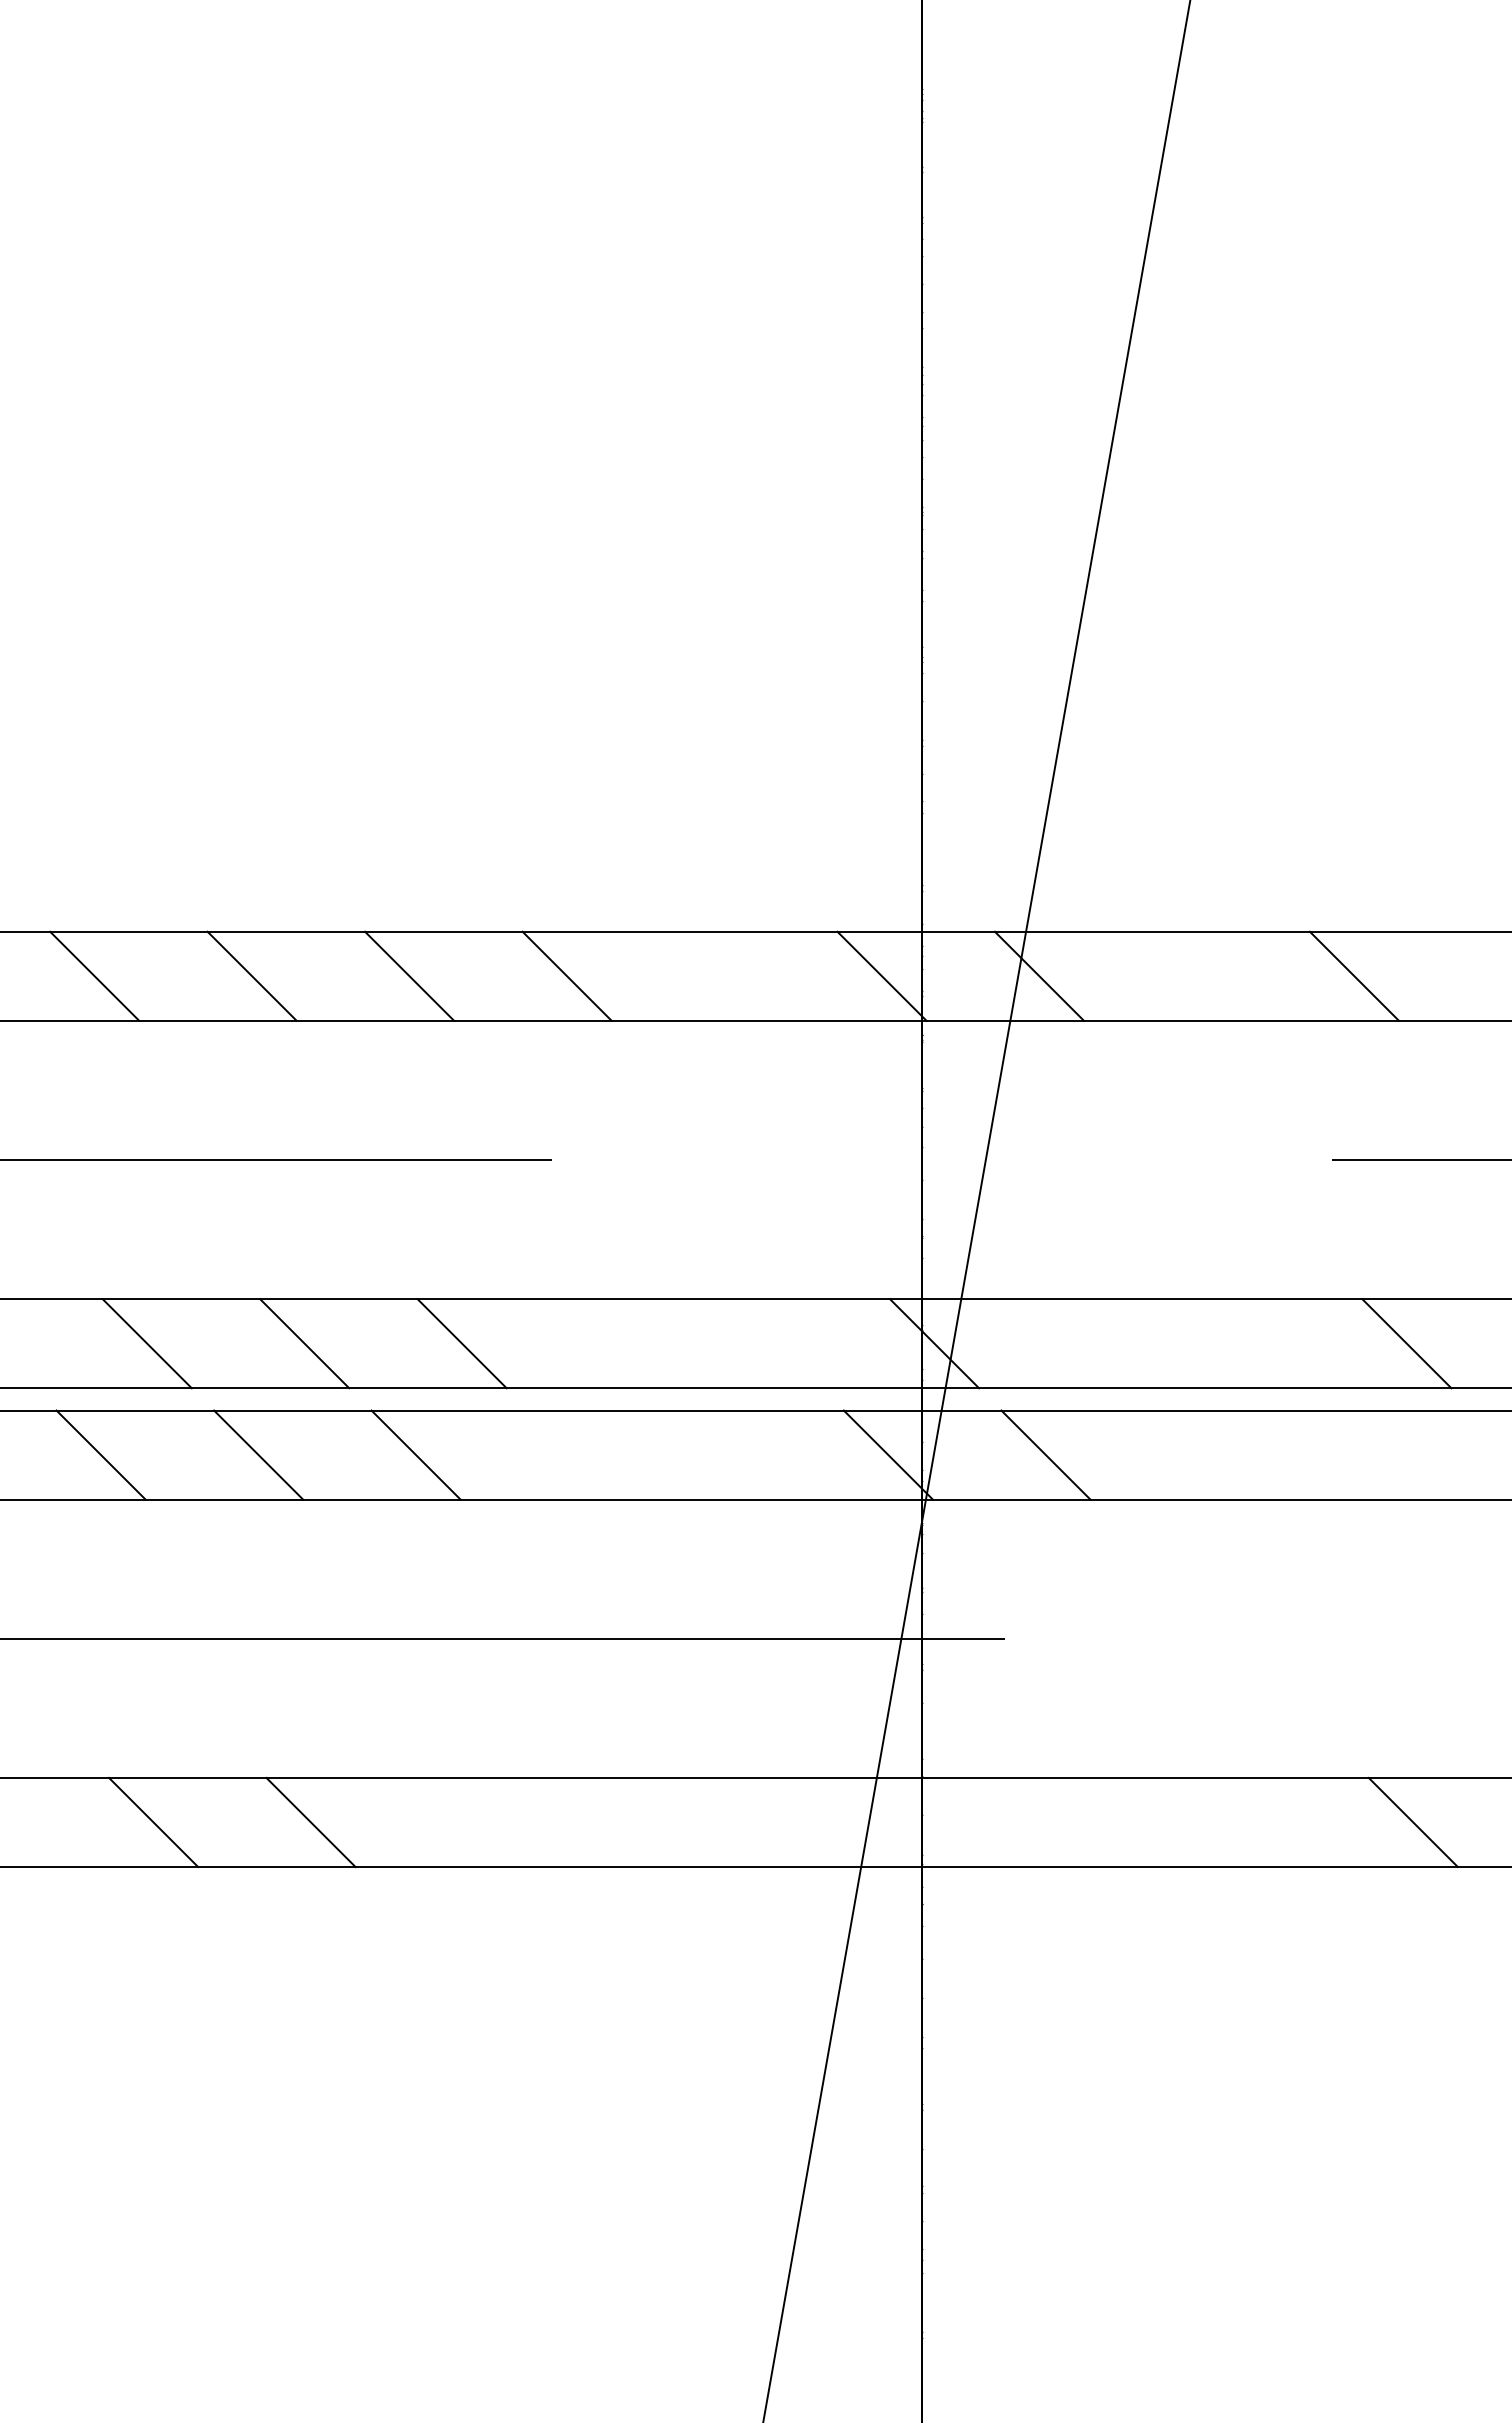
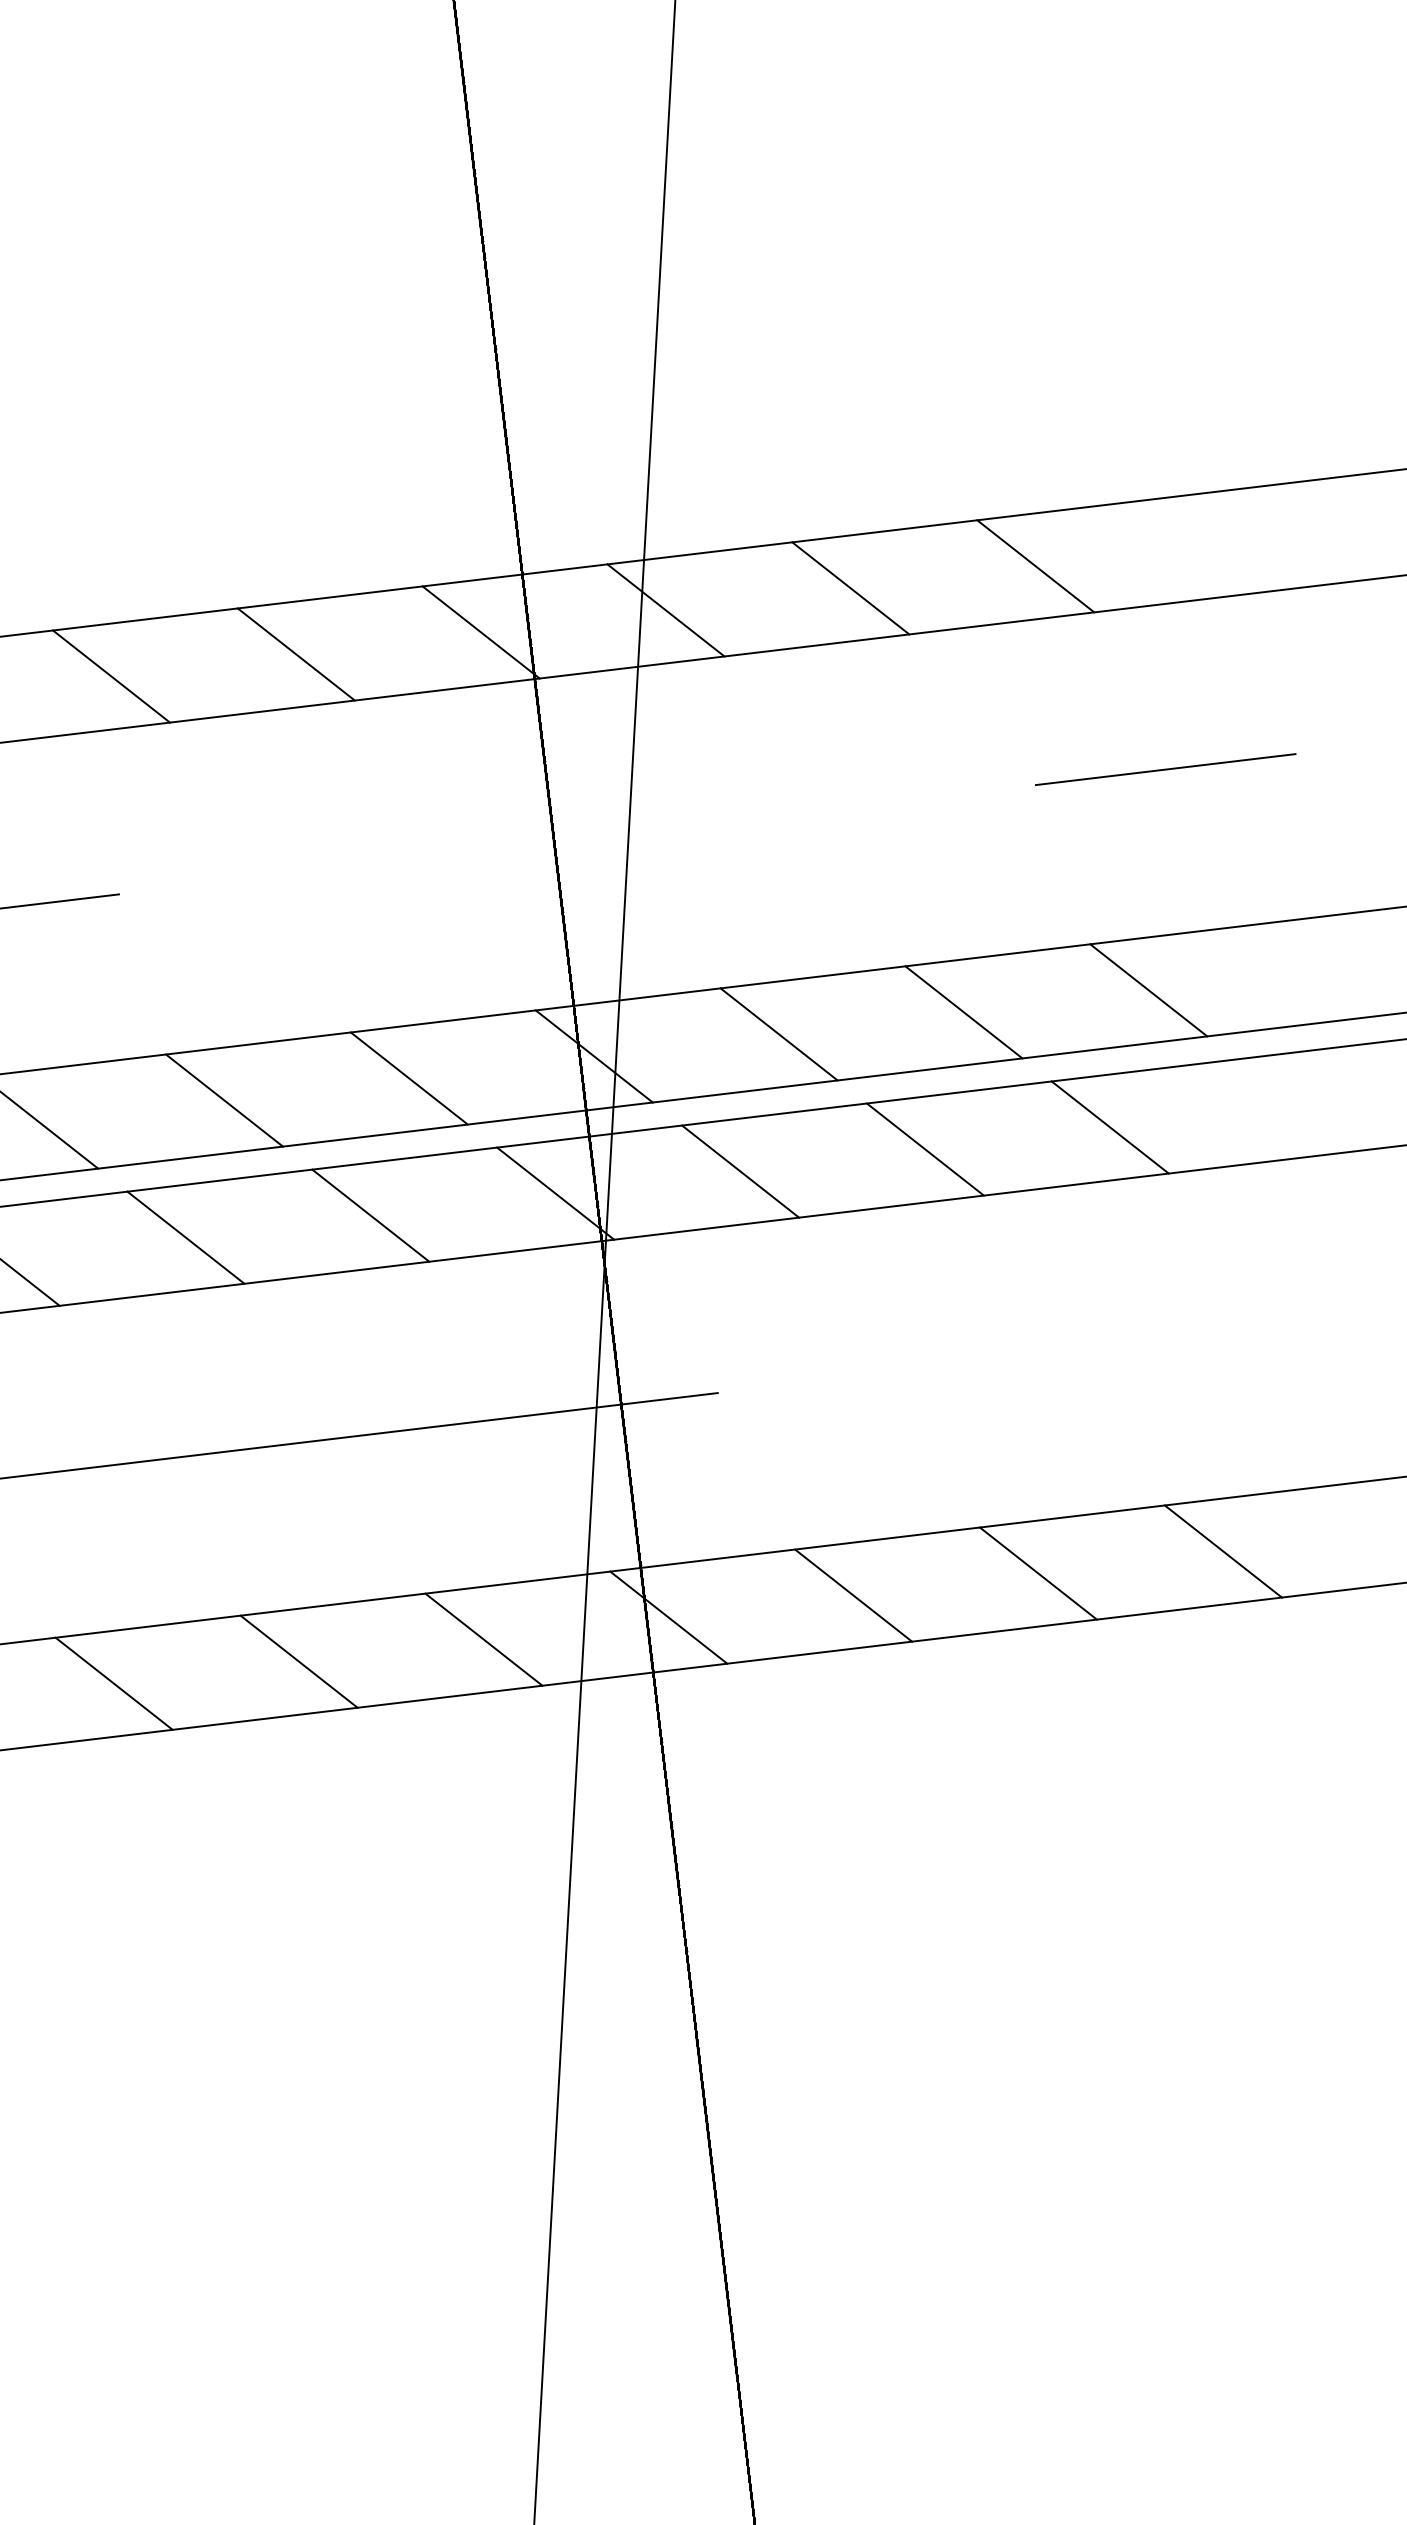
line: (724, 975) -> (296, 653), added
line: (1196, 975) -> (850, 587), added
line: (619, 1343) -> (224, 1100), added
line: (776, 1343) -> (408, 1078), added
line: (1091, 1343) -> (778, 1034), added
line: (1248, 1343) -> (962, 1012), added
line: (573, 1454) -> (185, 1237), added
line: (730, 1454) -> (370, 1215), added
line: (1202, 1454) -> (924, 1149), added
line: (1360, 1454) -> (1109, 1126), added
line: (468, 1822) -> (114, 1683), added
line: (625, 1822) -> (298, 1661), added
line: (783, 1822) -> (483, 1639), added
line: (940, 1822) -> (668, 1617), added
line: (1097, 1822) -> (852, 1595), added
line: (1255, 1822) -> (1038, 1573), added

